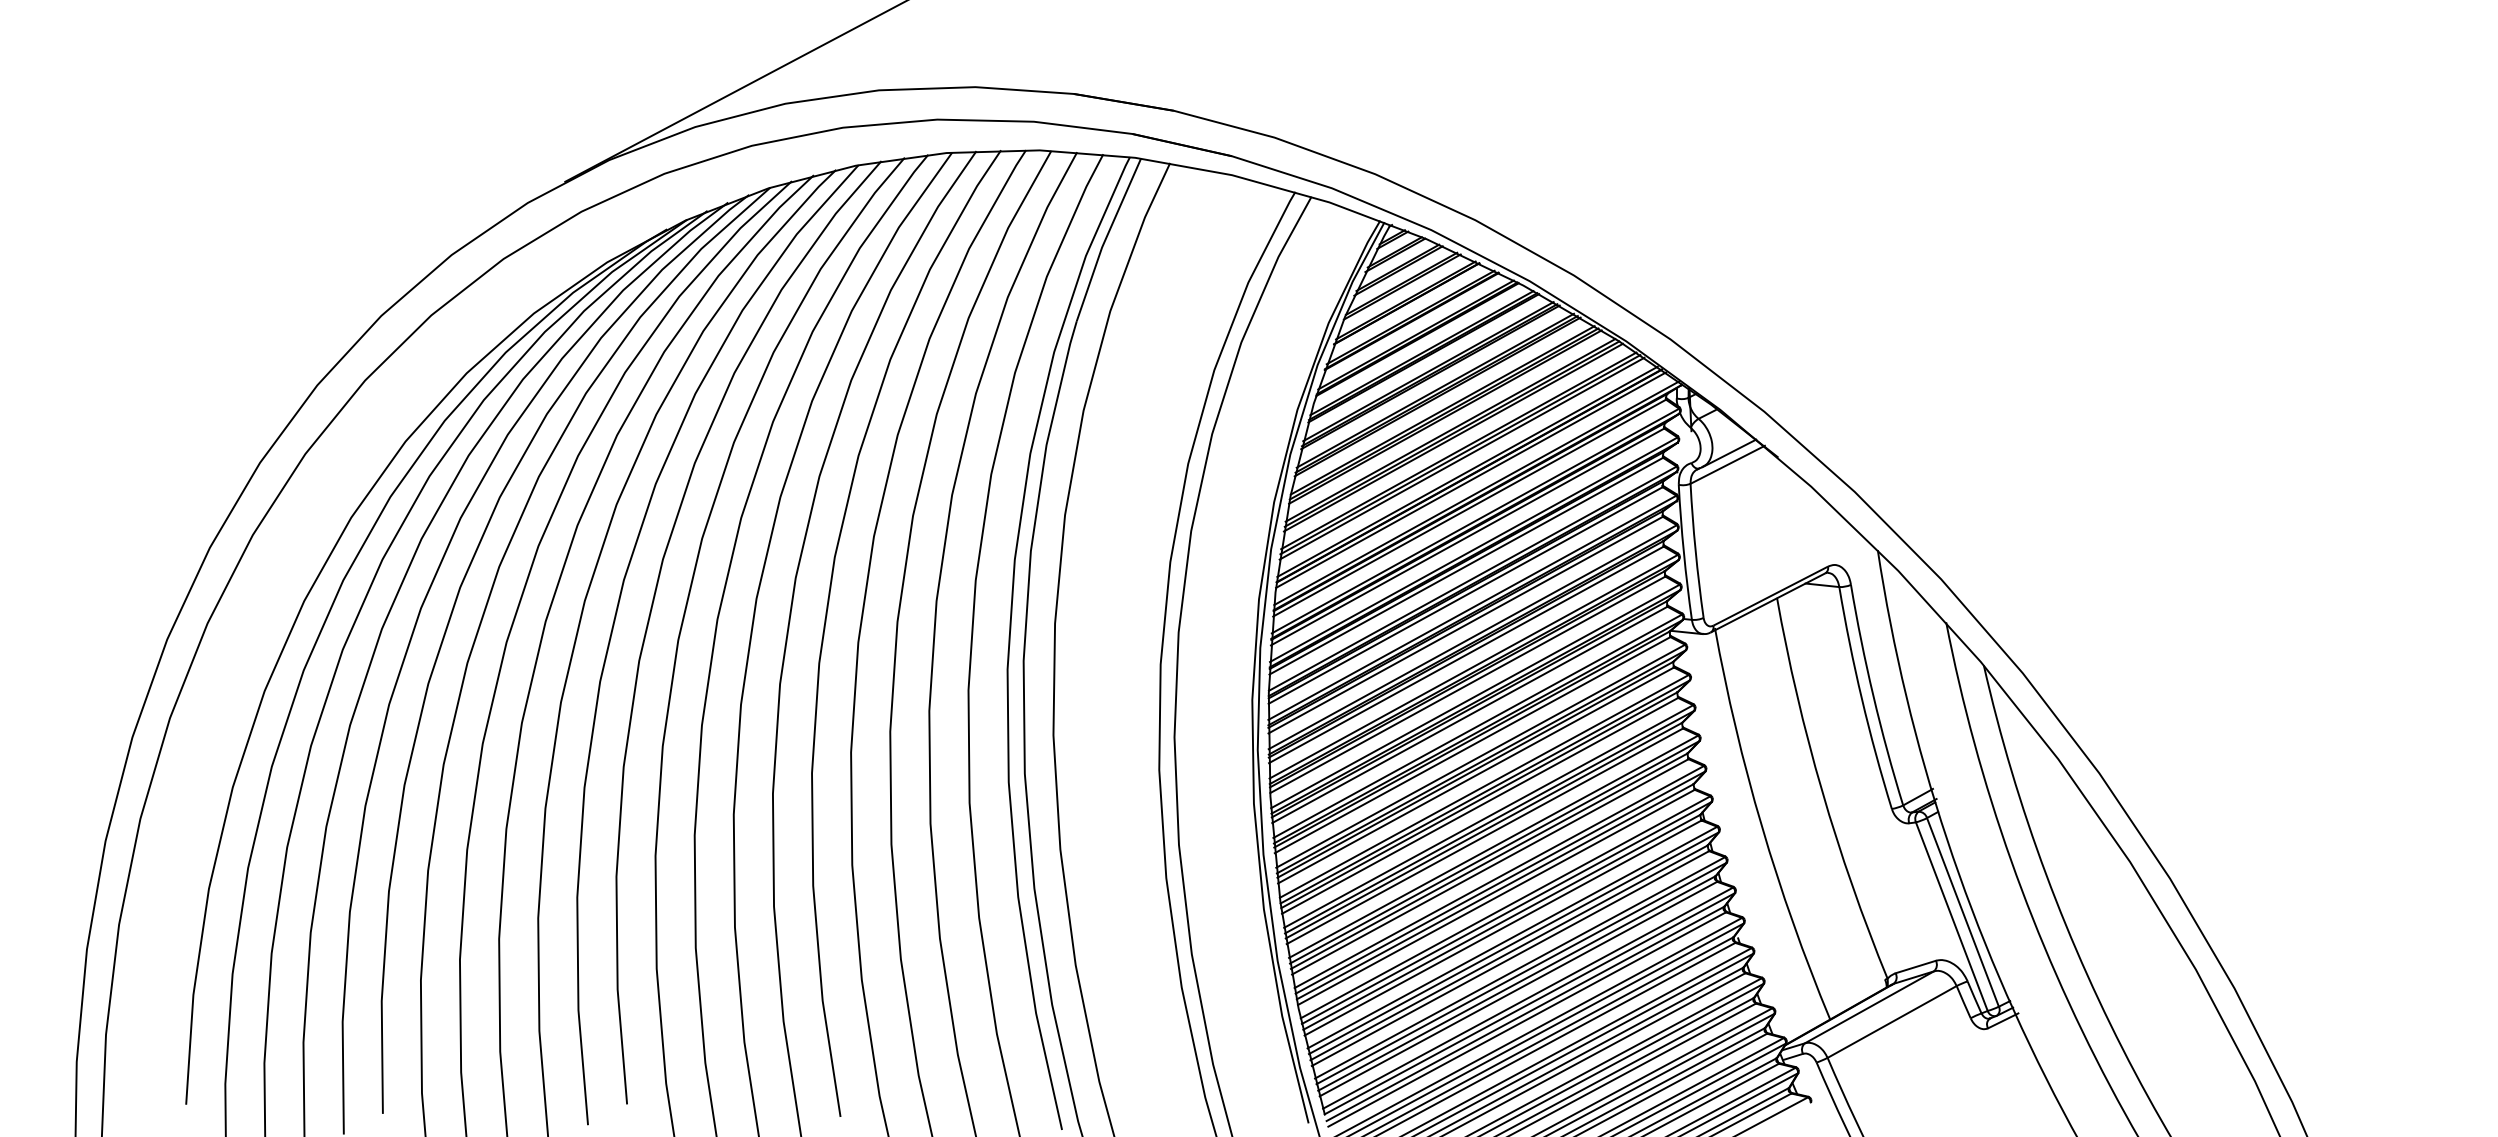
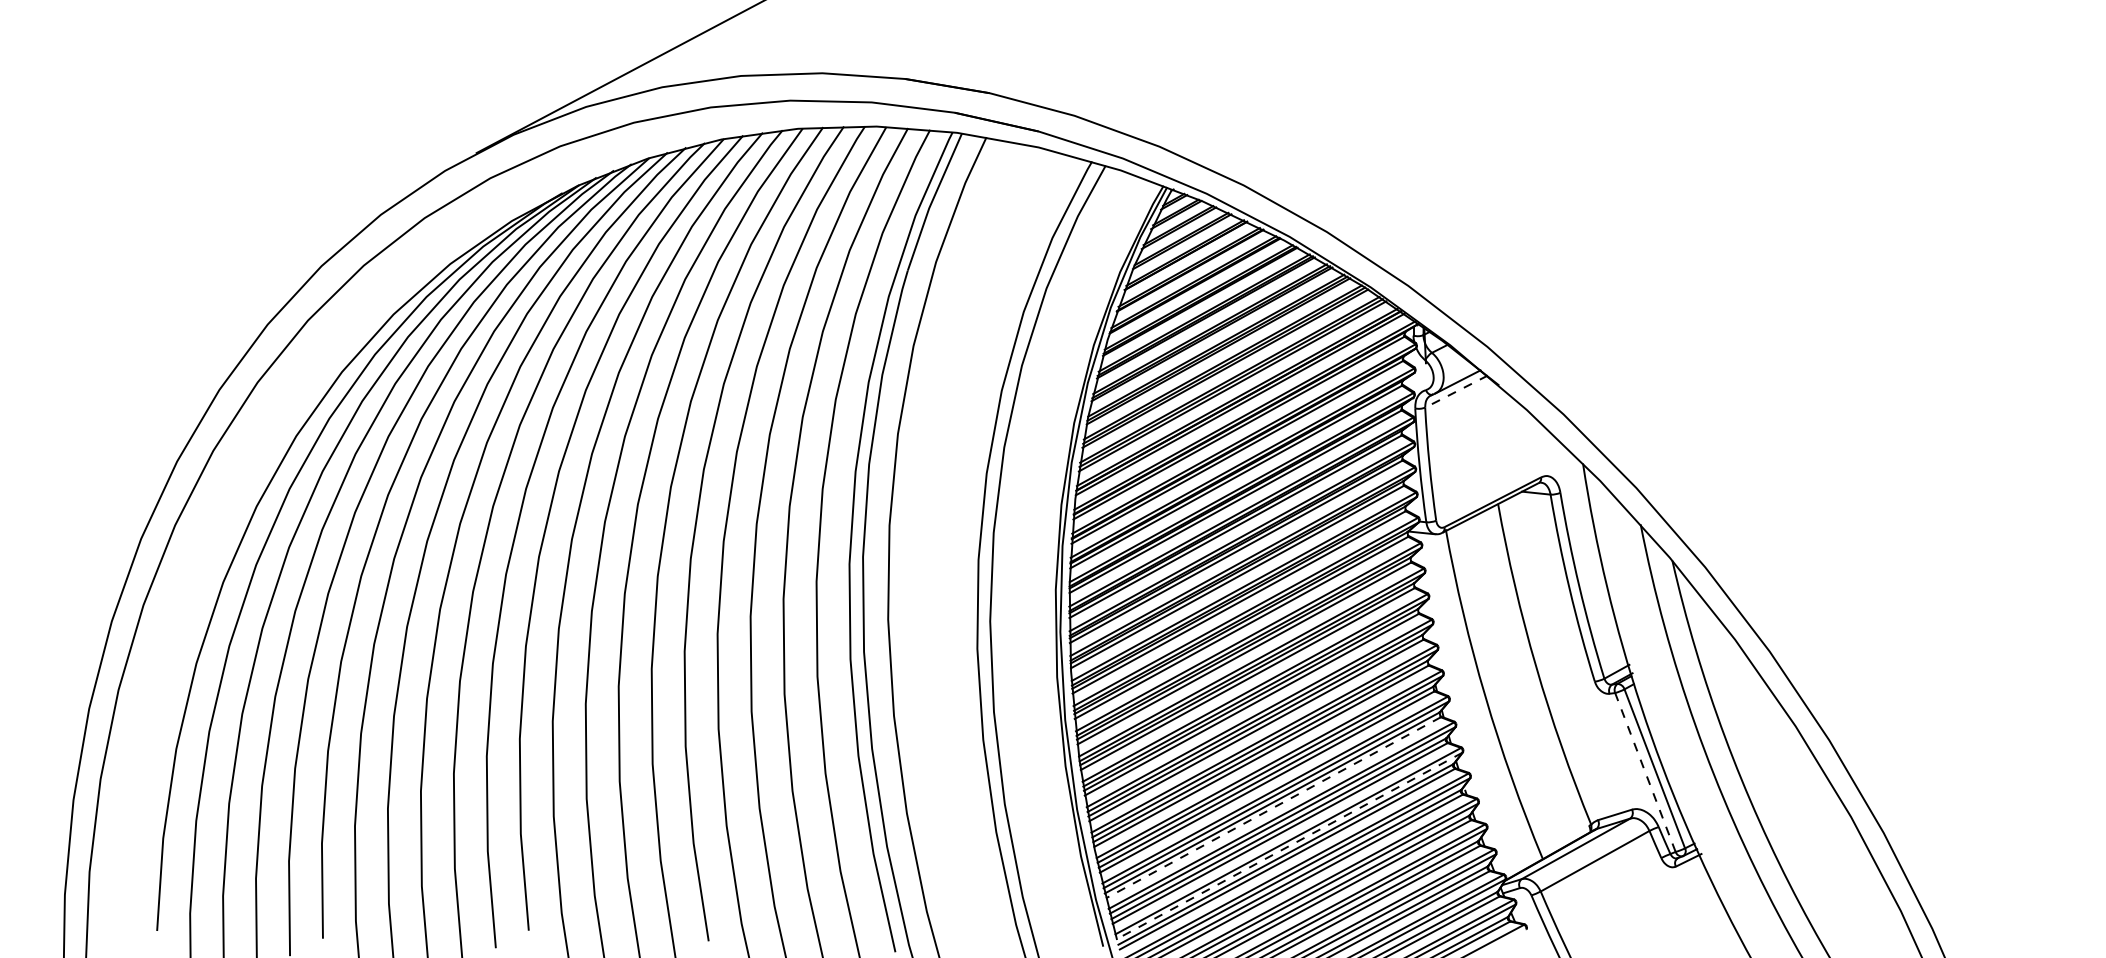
line: (1727, 464) -> (1456, 391), solid -> dashed
line: (1951, 916) -> (1645, 772), solid -> dashed
line: (1510, 958) -> (1273, 807), solid -> dashed
line: (1529, 1003) -> (1289, 845), solid -> dashed

